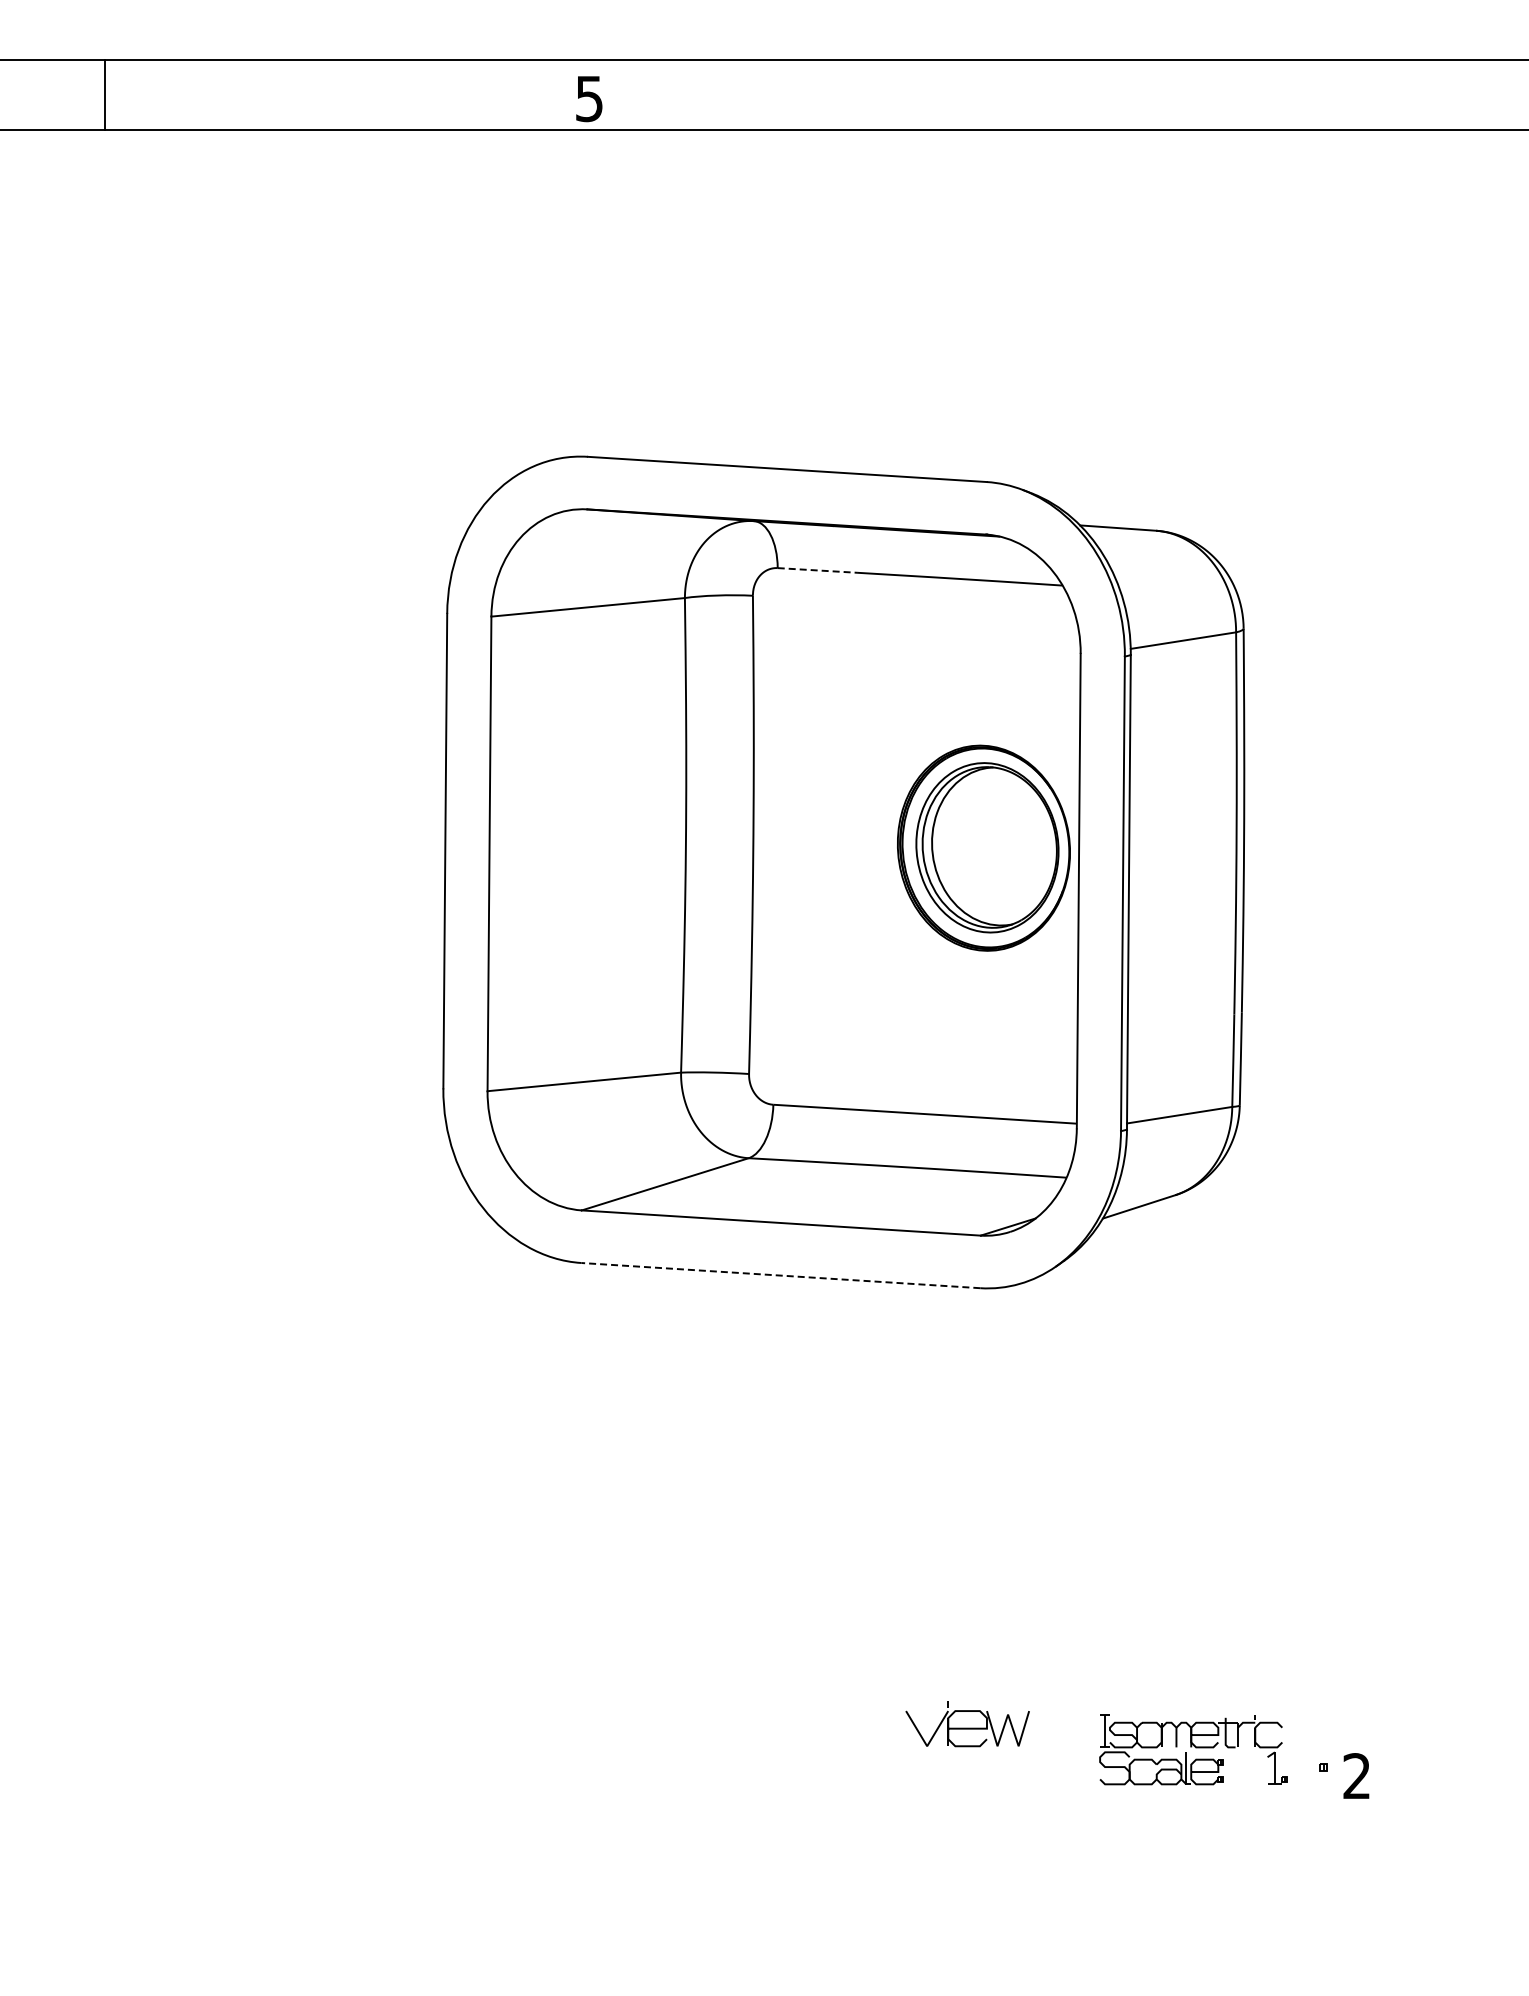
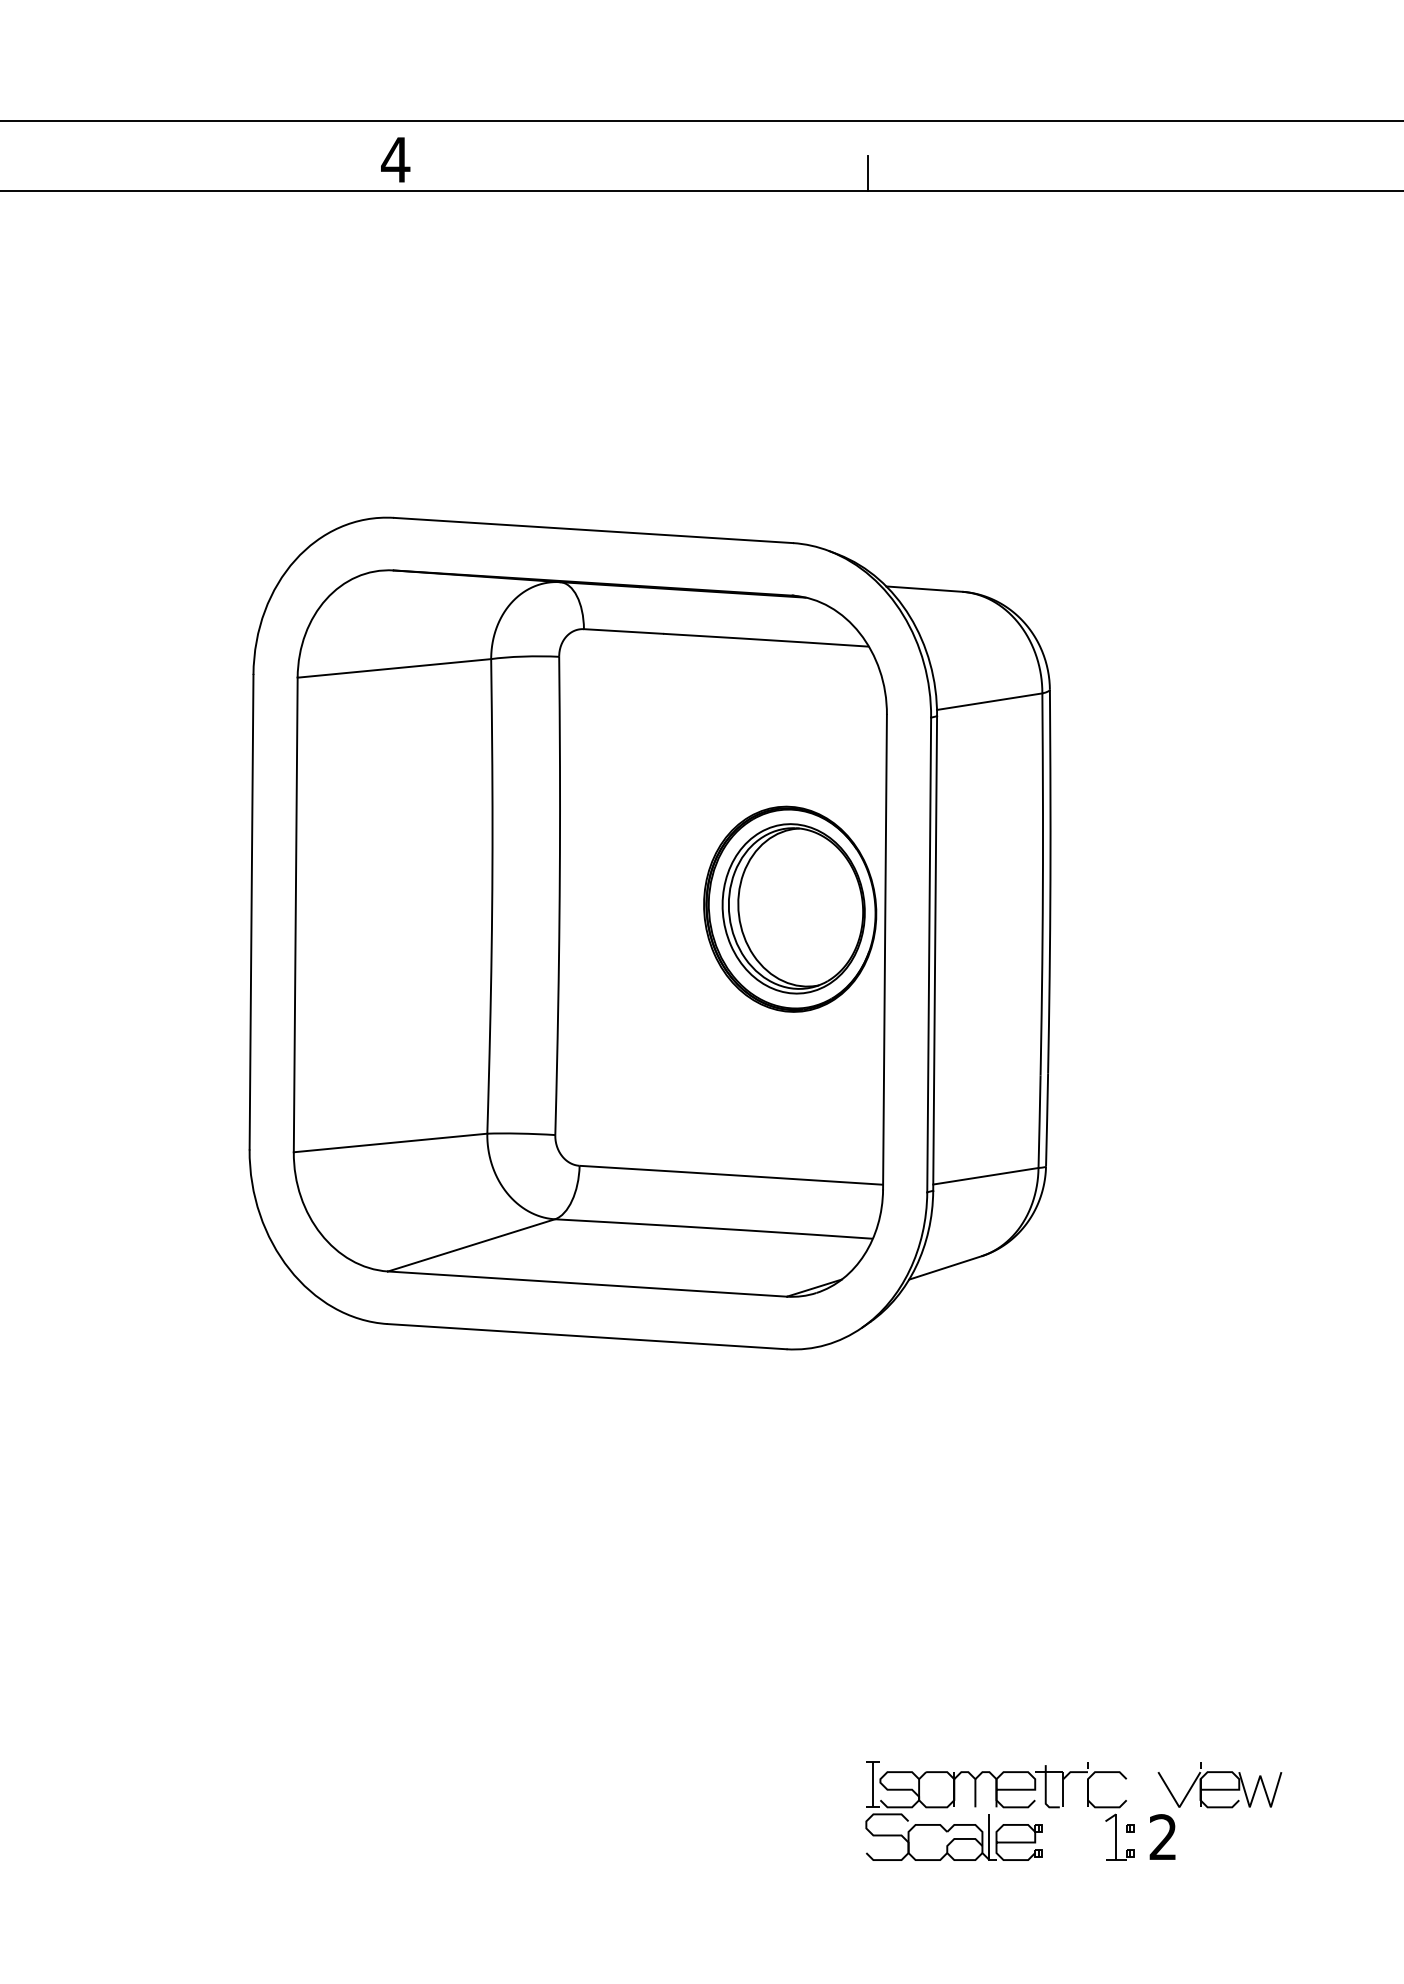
text: (589, 99) -> (395, 160), 5 -> 4
line: (1061, 112) -> (867, 173), added
line: (817, 570) -> (623, 631), dashed -> solid
line: (780, 1275) -> (586, 1336), dashed -> solid
part: (967, 1724) -> (1219, 1785), moved
part: (1193, 1749) -> (999, 1810), size x1.43

